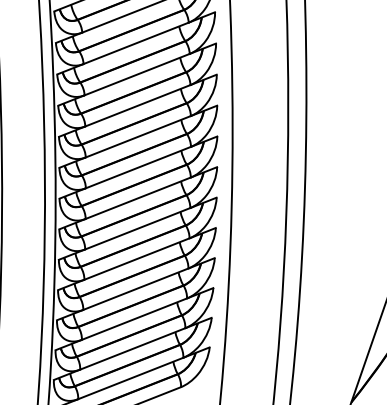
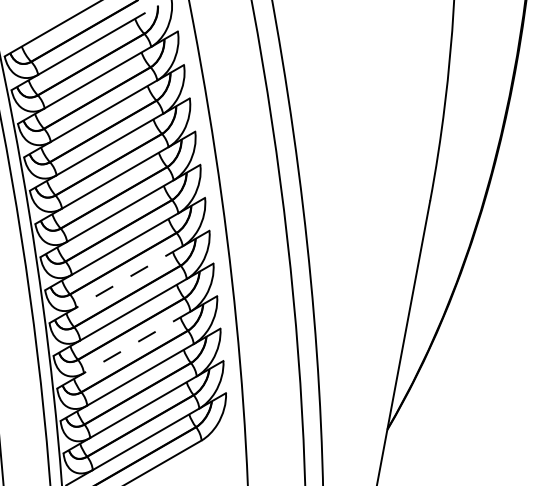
line: (137, 229) -> (129, 277), solid -> dashed
line: (135, 289) -> (136, 342), solid -> dashed

